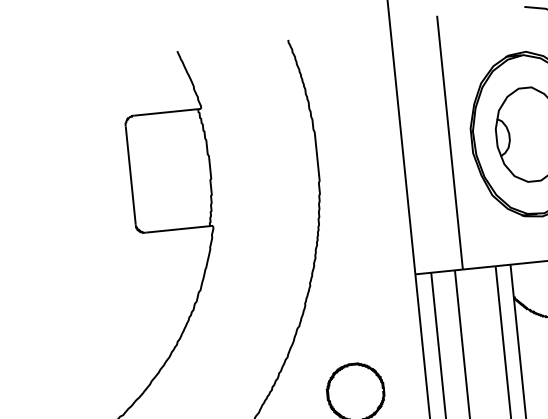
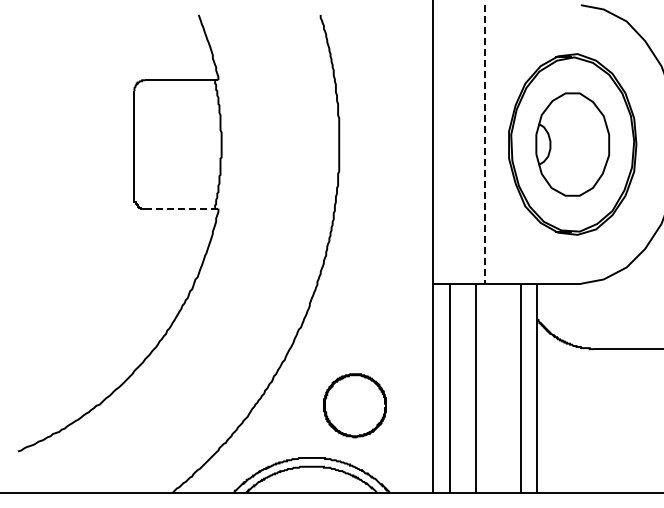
line: (450, 142) -> (485, 144), solid -> dashed
line: (179, 229) -> (181, 208), solid -> dashed

